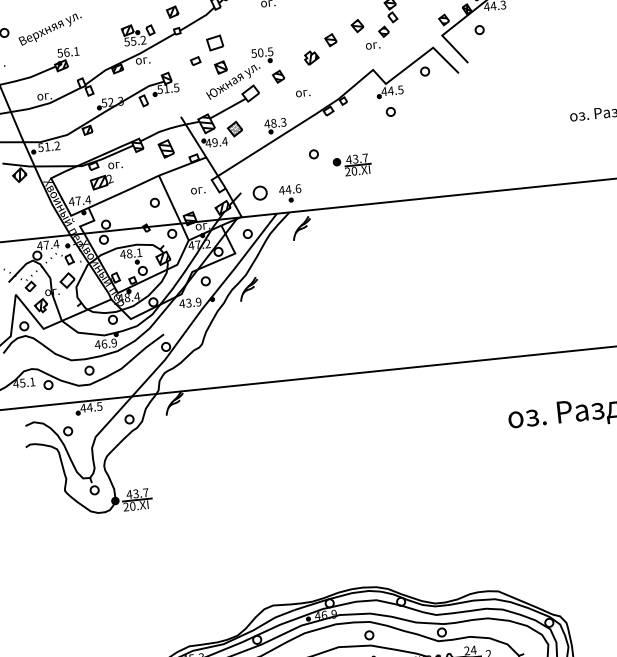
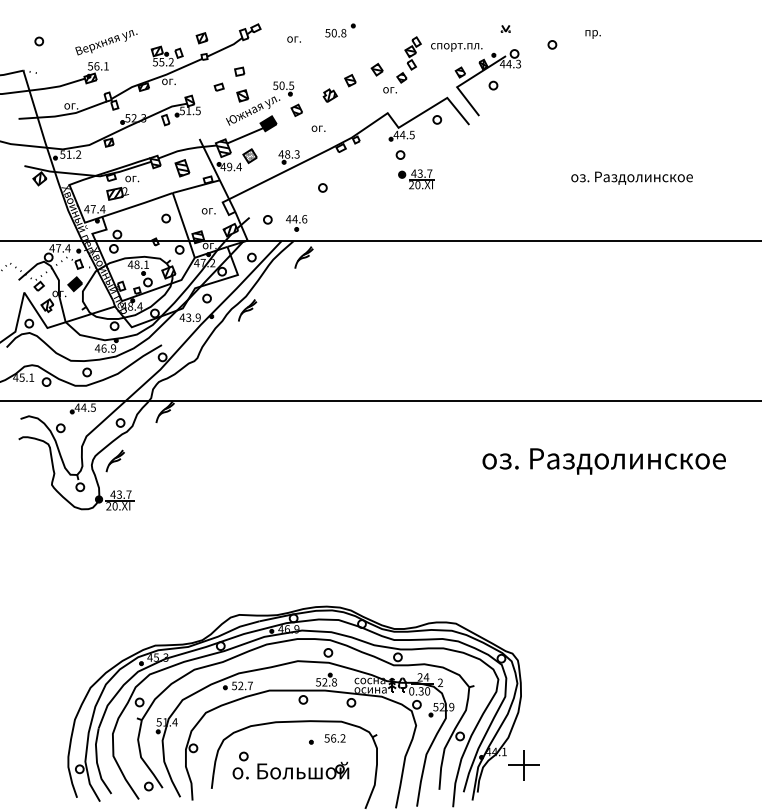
text: (50, 29) -> (106, 42), moved
part: (215, 42) -> (239, 71), size x0.62
fill: (250, 93) -> (268, 123), added
part: (352, 165) -> (416, 179), moved
part: (259, 192) -> (267, 219), size x0.62
fill: (67, 280) -> (75, 284), added
part: (127, 458) -> (114, 460), added

